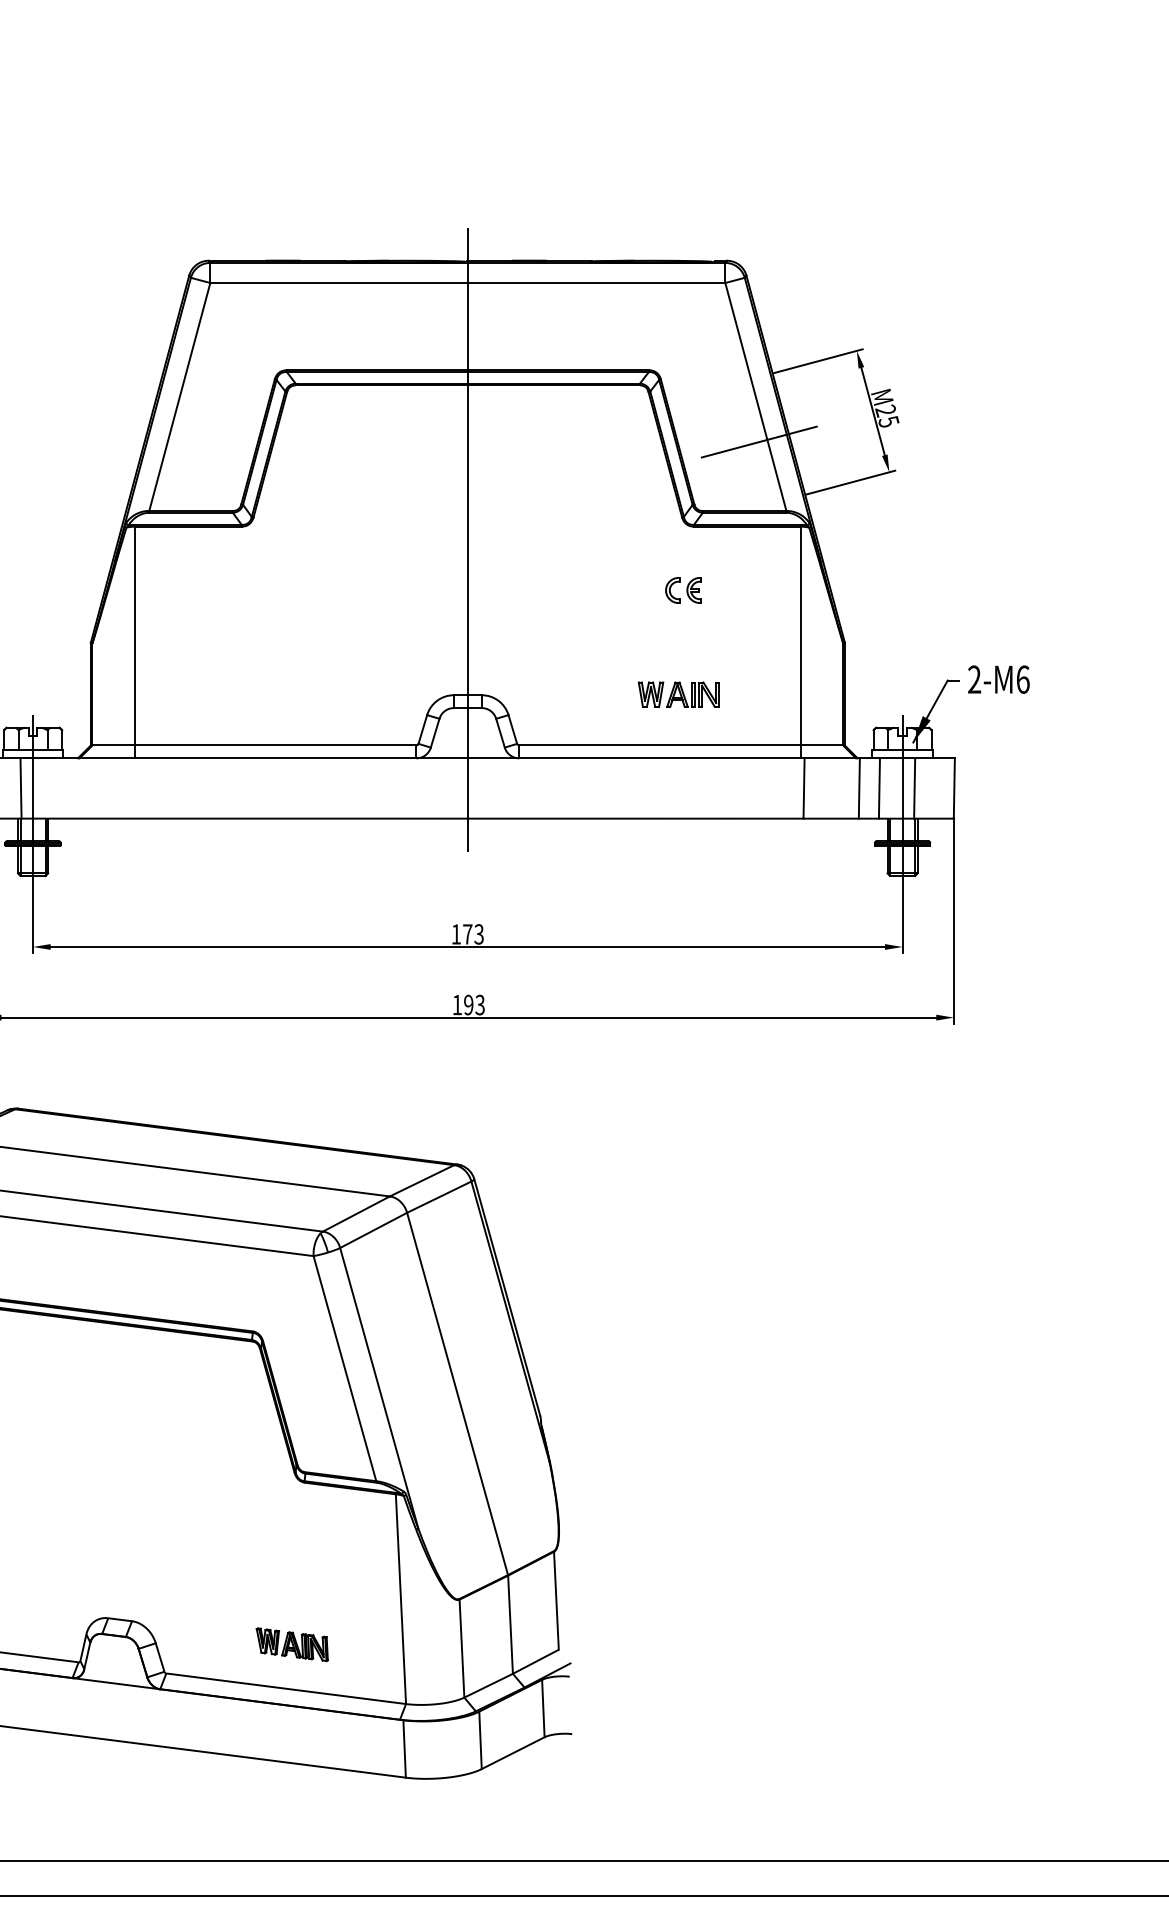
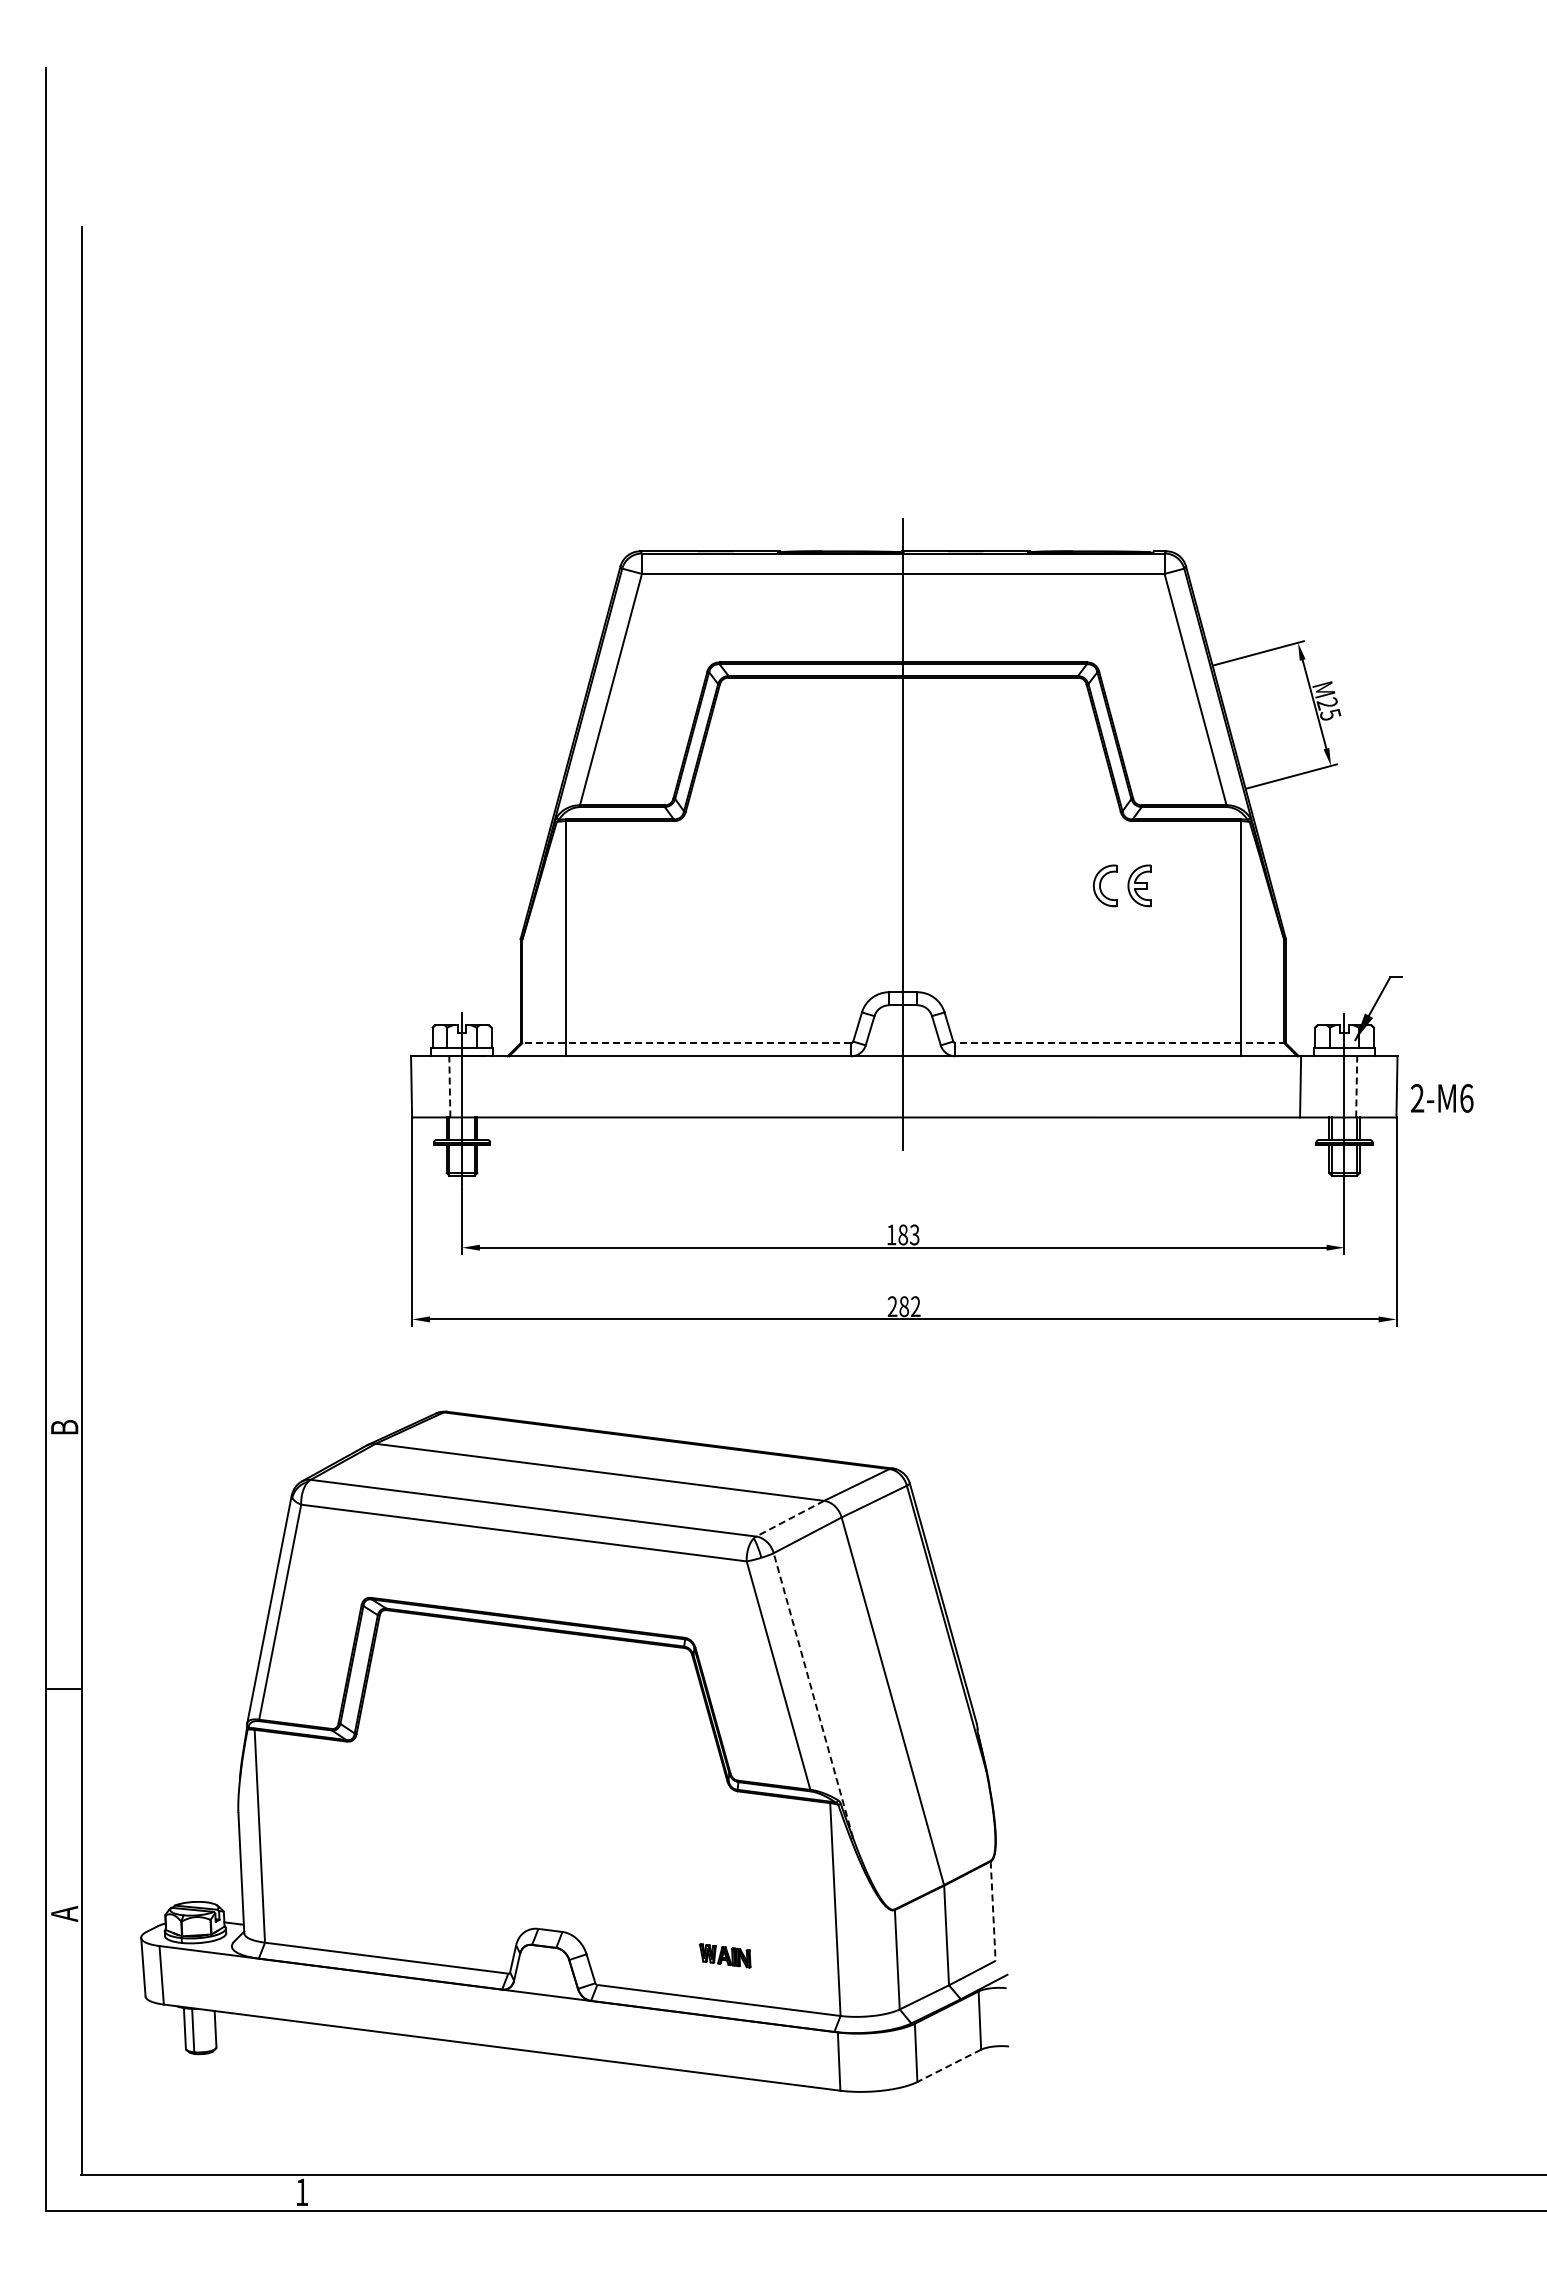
line: (758, 442) -> (1198, 735), removed
part: (682, 590) -> (1121, 885), size x1.6
text: (999, 679) -> (1442, 1098), moved
part: (677, 694) -> (1116, 991), removed
line: (253, 745) -> (685, 1043), solid -> dashed
line: (681, 745) -> (1120, 1043), solid -> dashed
line: (20, 788) -> (449, 1086), solid -> dashed
line: (804, 788) -> (1244, 1086), removed
line: (878, 788) -> (1320, 1086), removed
line: (914, 788) -> (1356, 1086), solid -> dashed
text: (467, 933) -> (902, 1234), 173 -> 183
text: (468, 1004) -> (903, 1306), 193 -> 282
line: (355, 1213) -> (789, 1518), solid -> dashed
line: (379, 1388) -> (813, 1695), solid -> dashed
line: (556, 1601) -> (993, 1911), solid -> dashed
part: (292, 1644) -> (725, 1955), size x0.7
line: (513, 1752) -> (949, 2065), solid -> dashed

